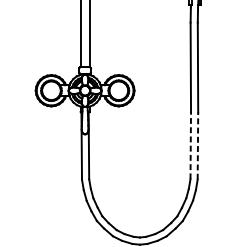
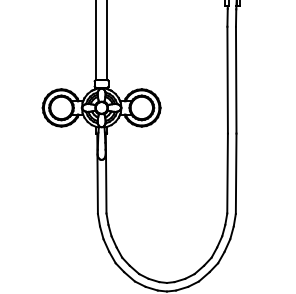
line: (190, 145) -> (227, 173), dashed -> solid
line: (198, 145) -> (236, 173), dashed -> solid

